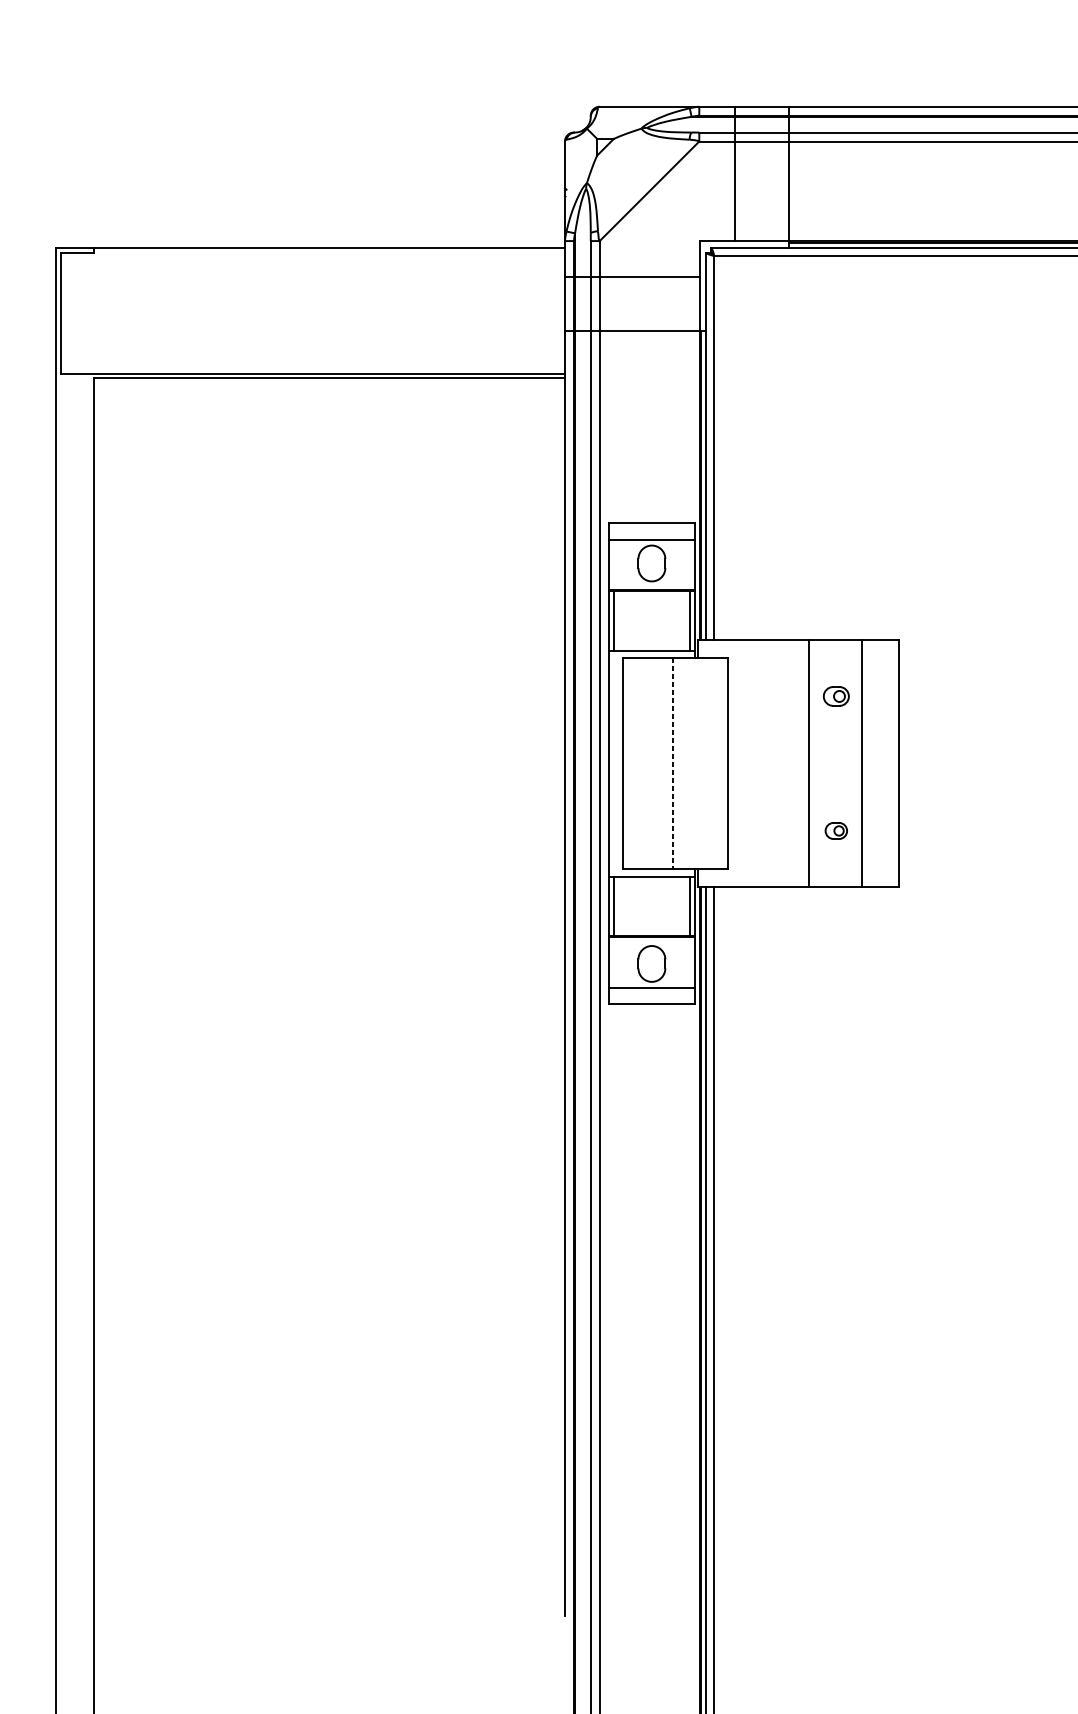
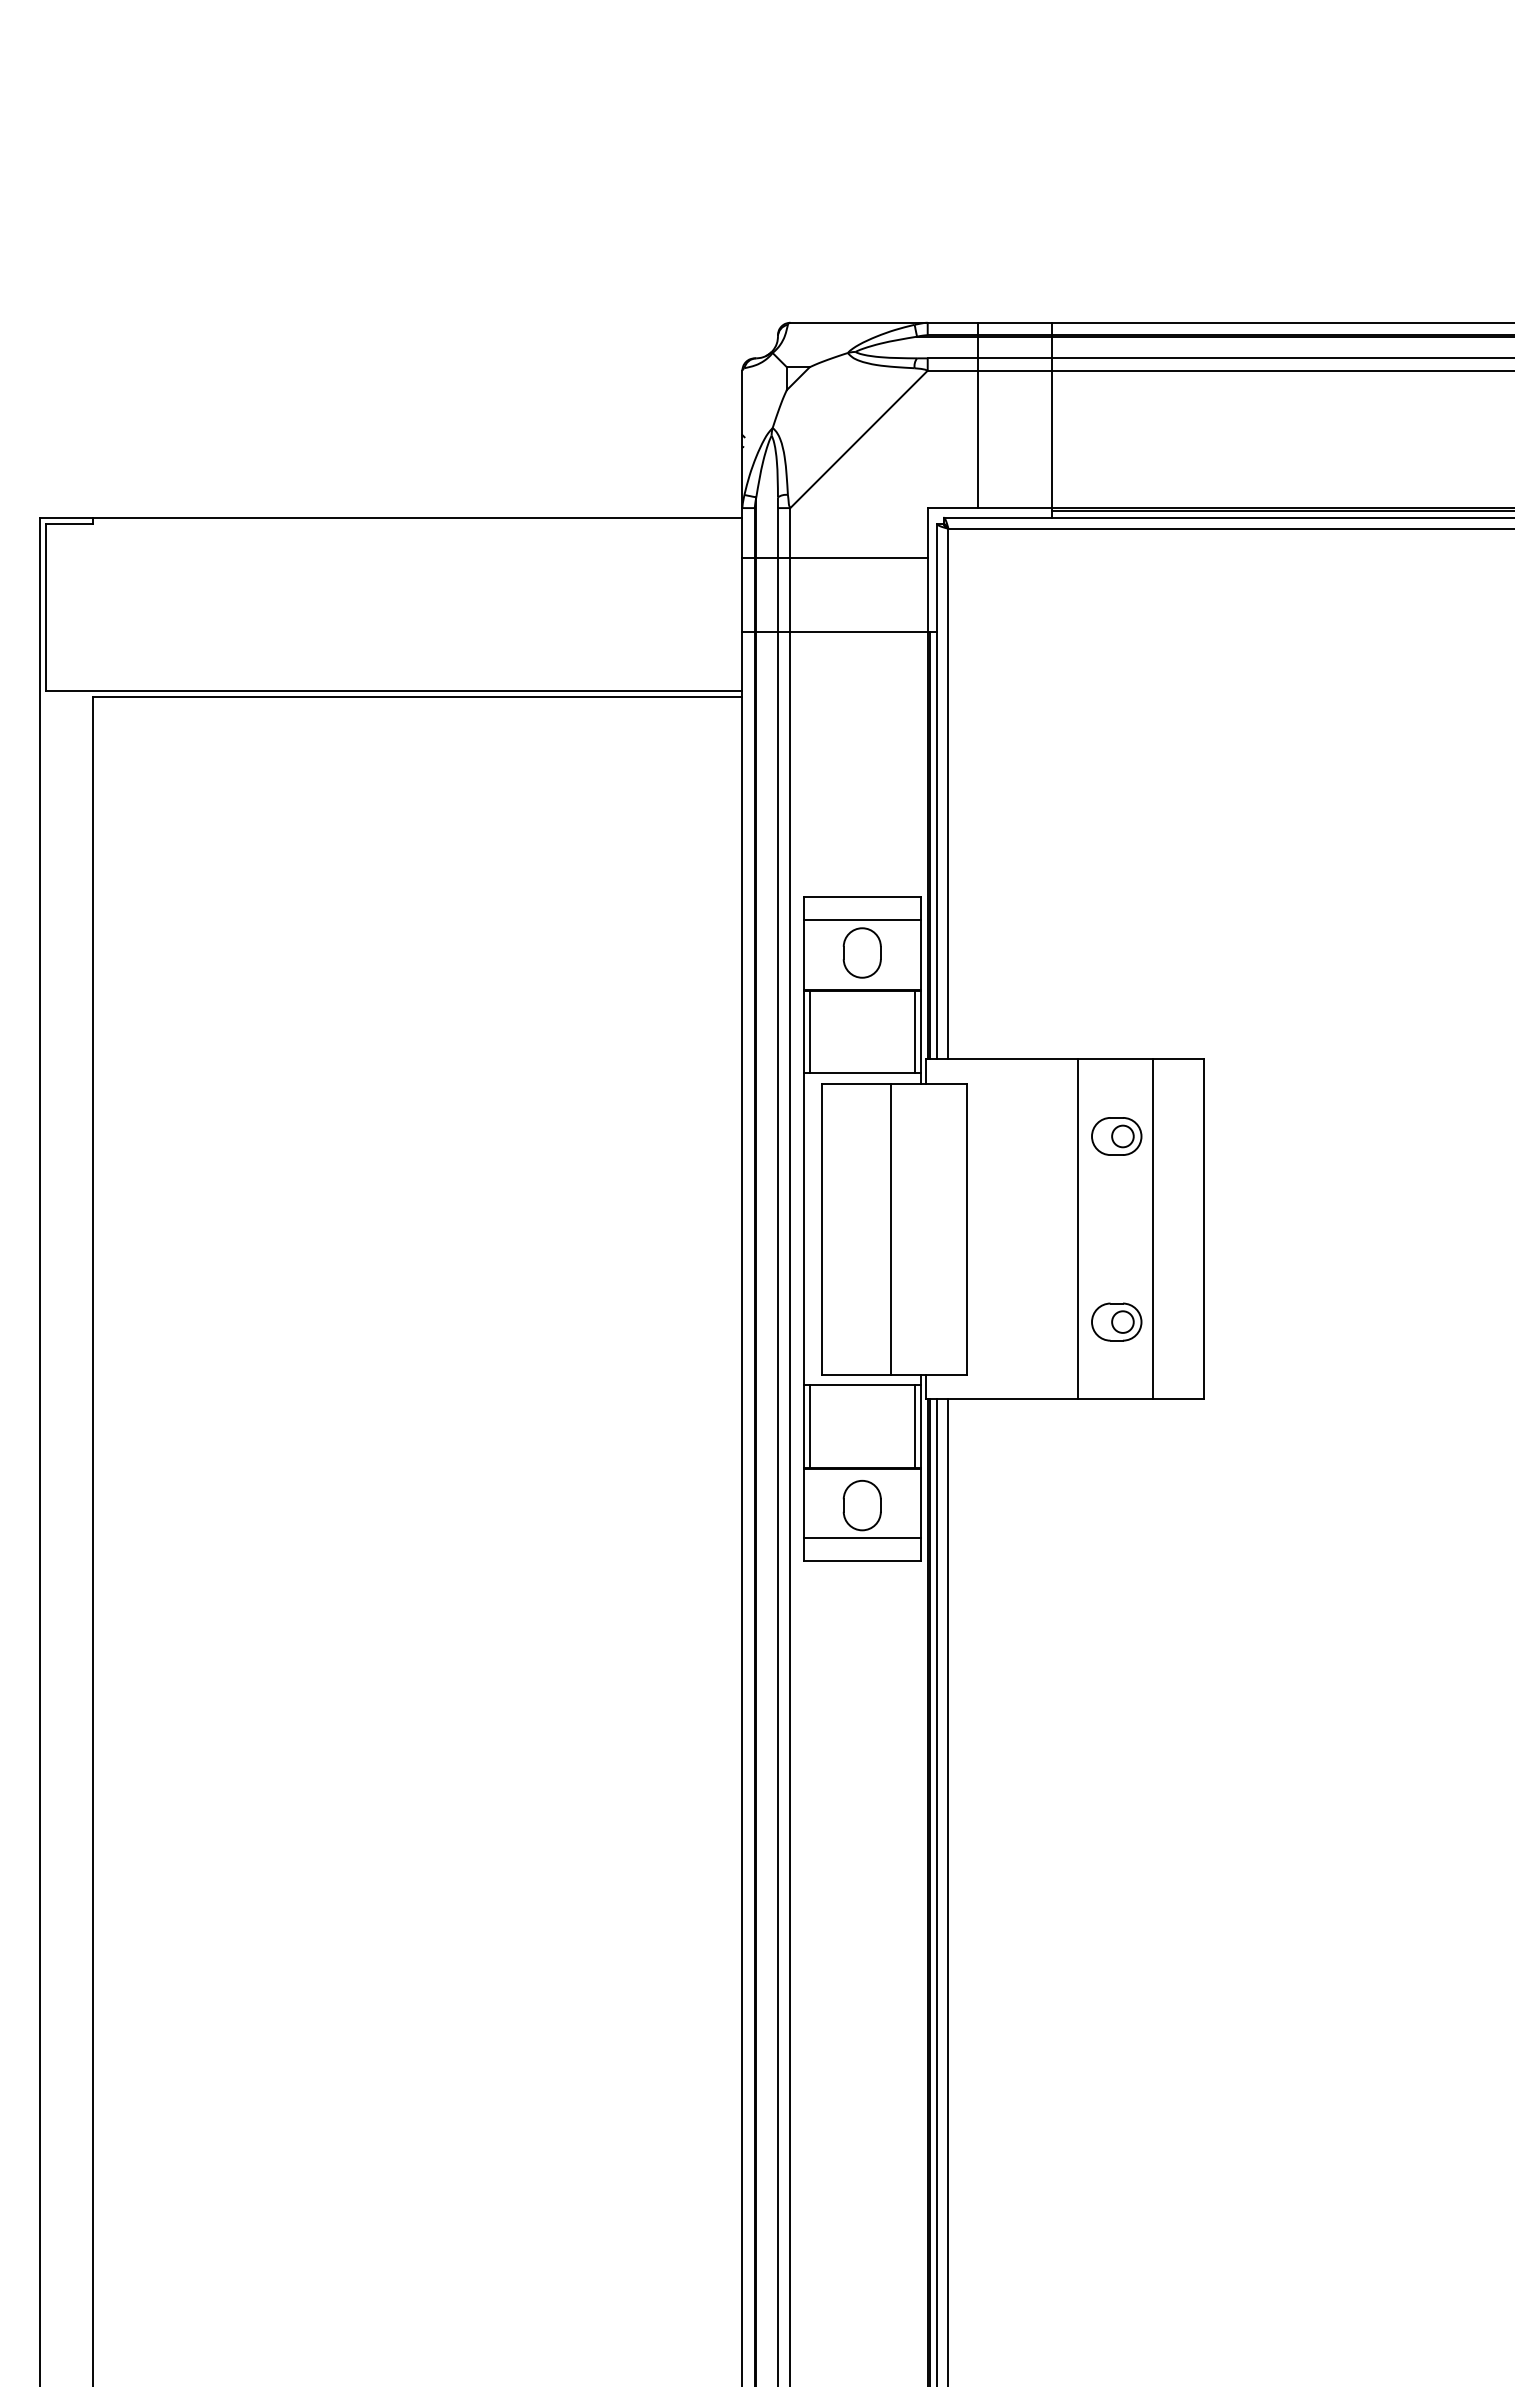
part: (836, 696) -> (1116, 1136), size x1.43
line: (672, 763) -> (890, 1229), dashed -> solid
part: (836, 830) -> (1116, 1321), size x1.67

